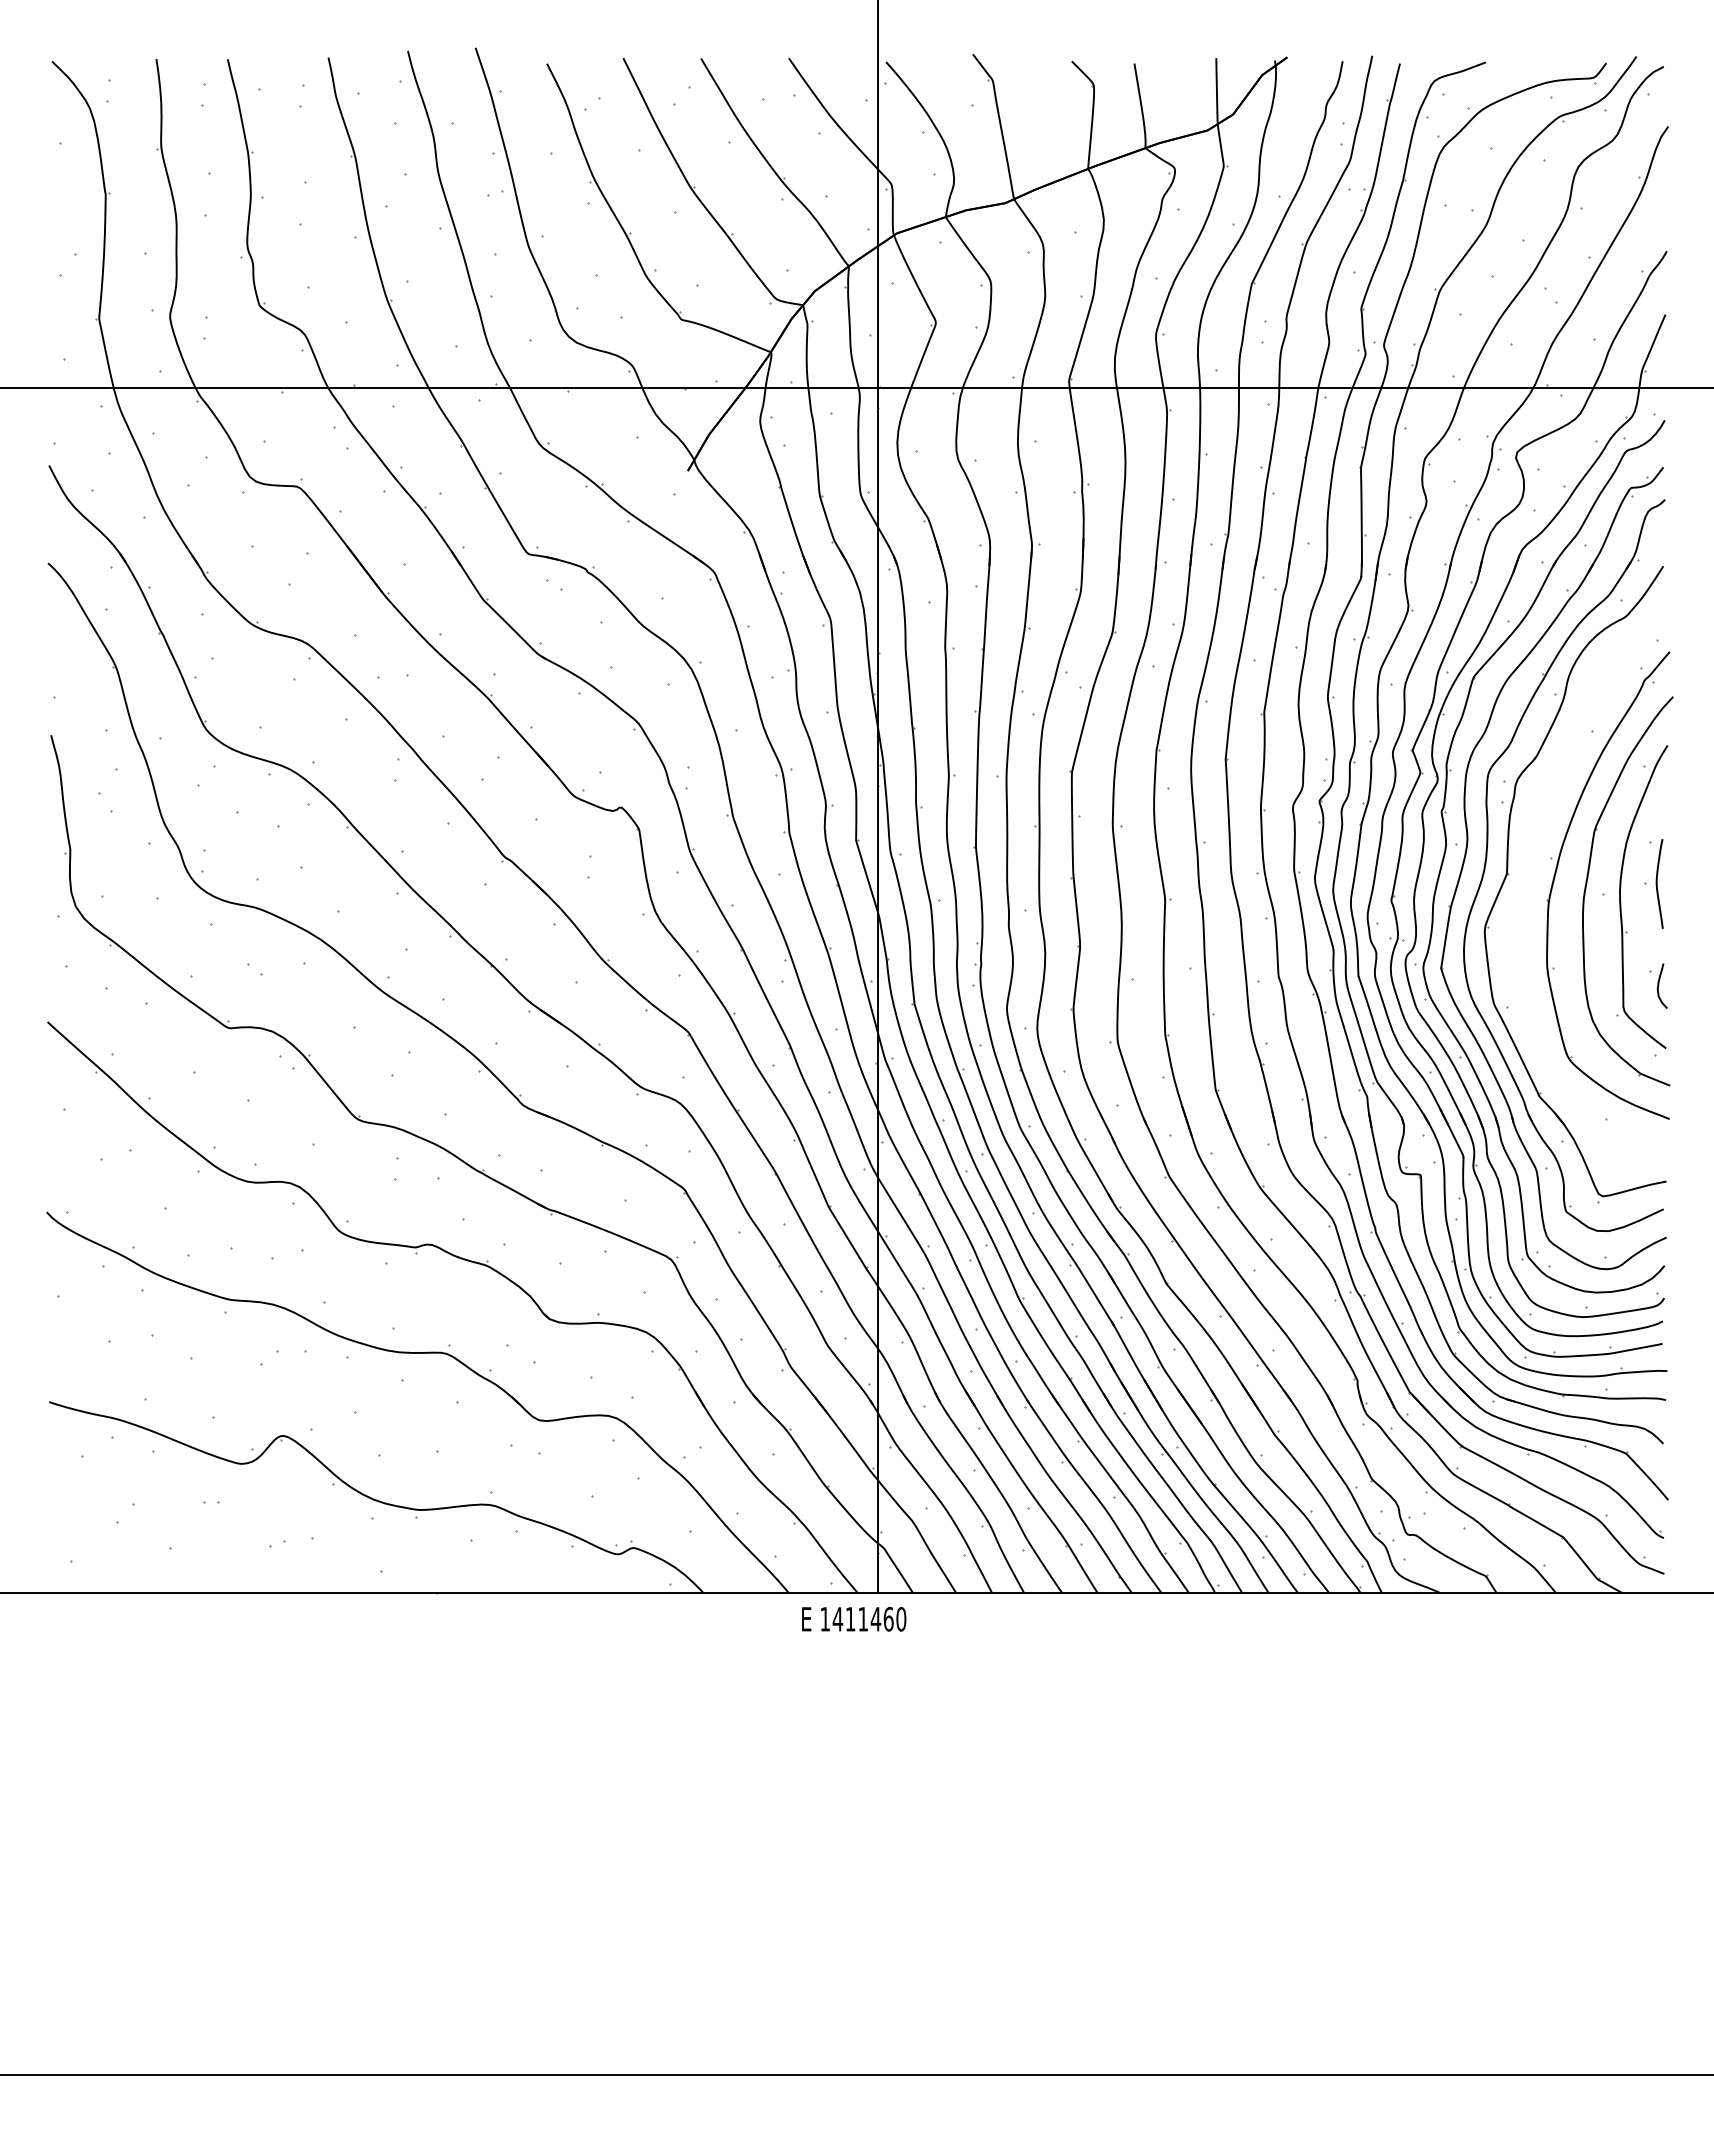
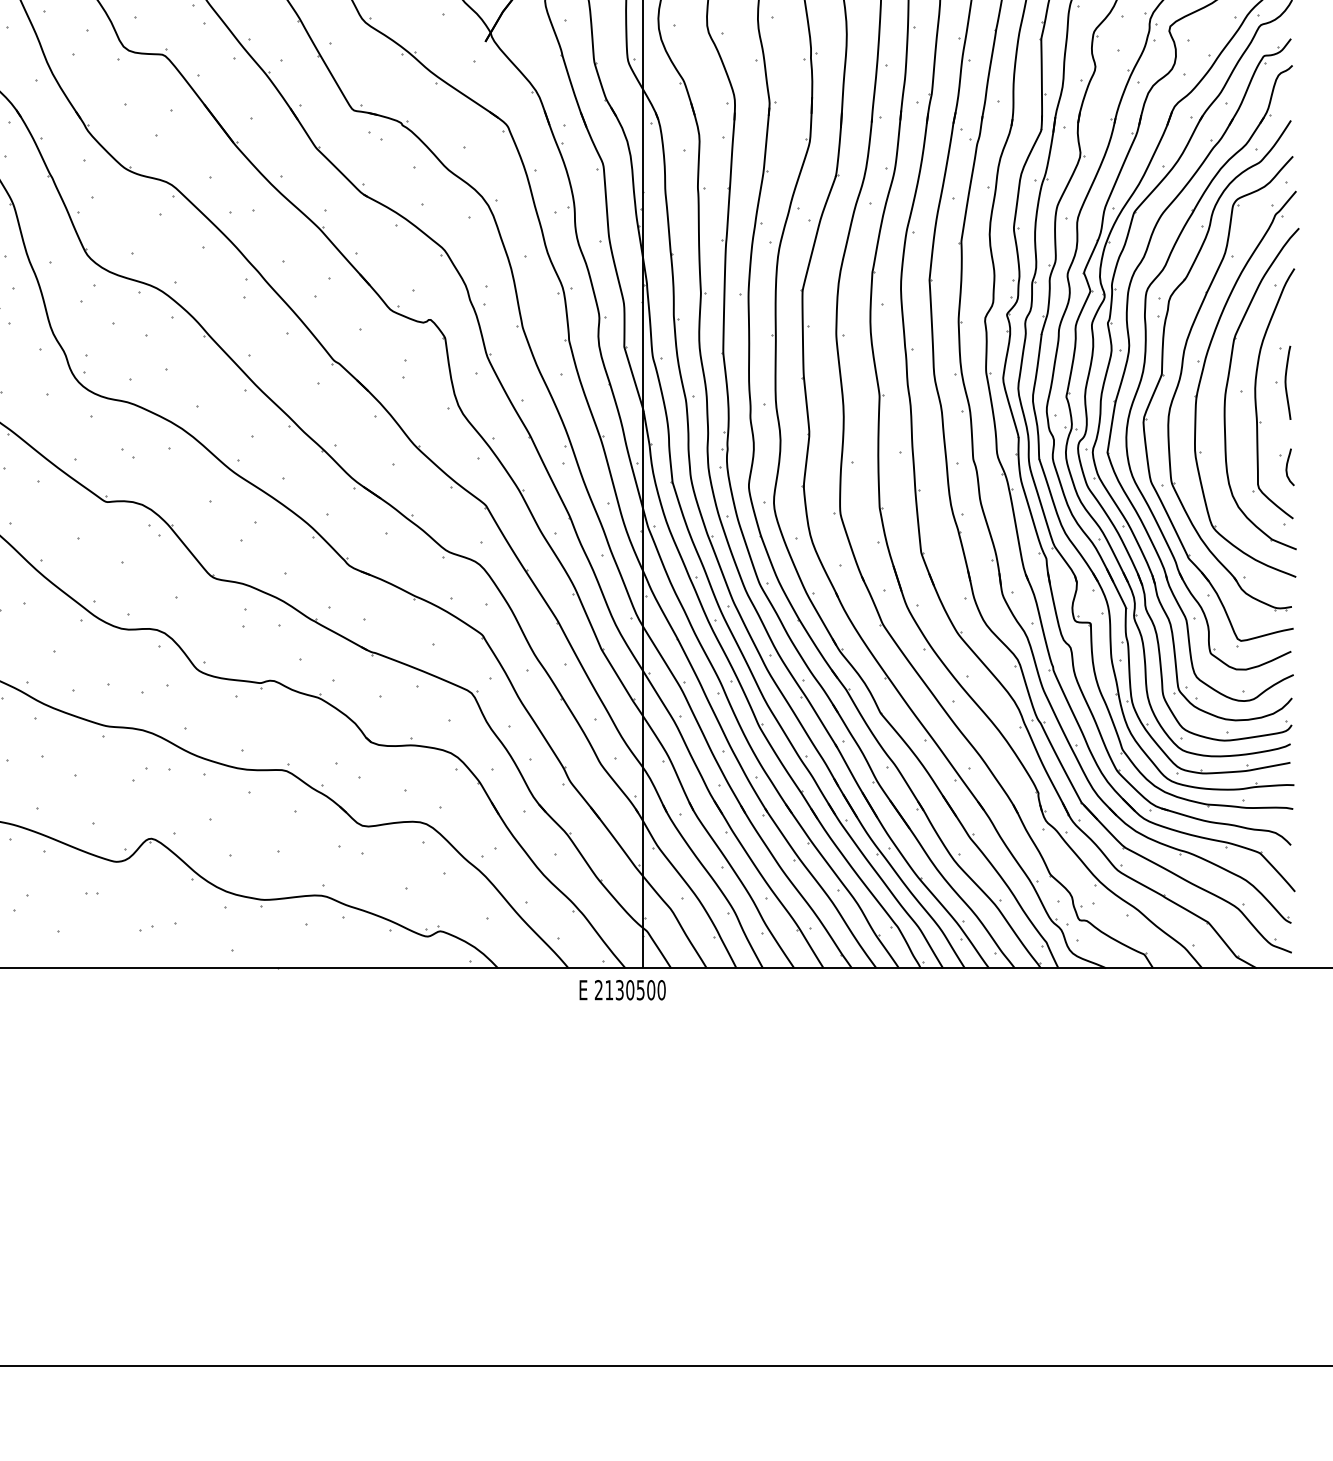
part: (1531, 872) -> (1182, 373), added
text: (856, 1618) -> (624, 989), 1411460 -> 2130500

